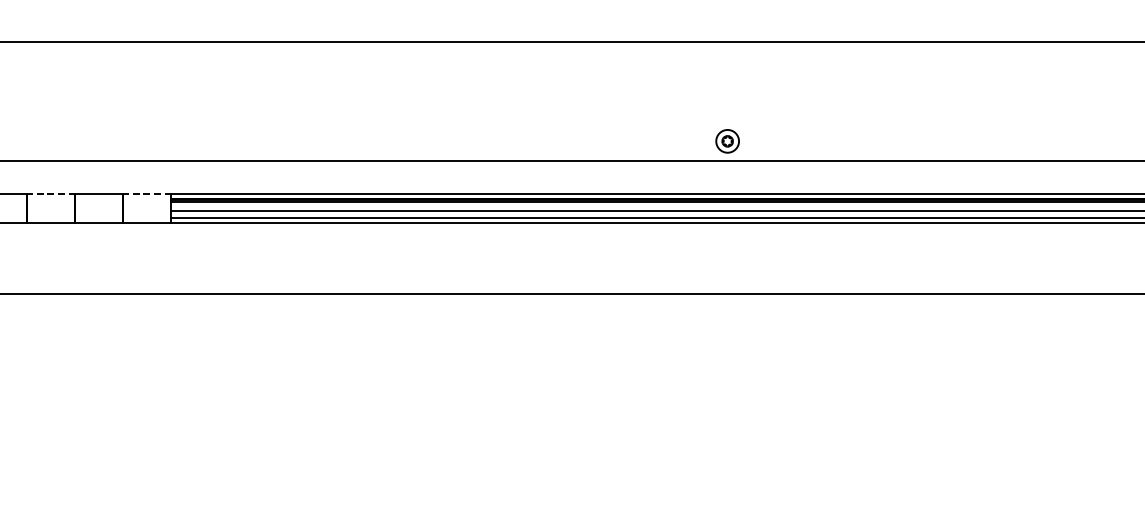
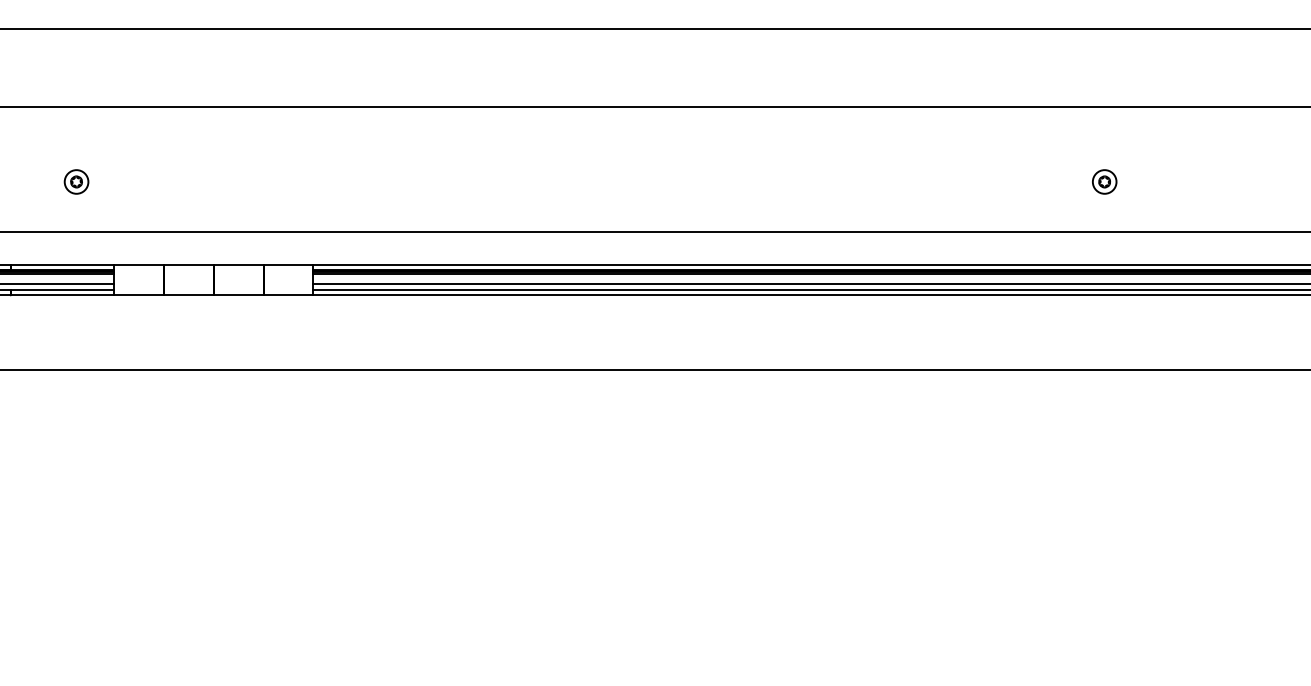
part: (727, 140) -> (1104, 181), moved
line: (51, 193) -> (188, 265), dashed -> solid
line: (147, 193) -> (288, 265), dashed -> solid

